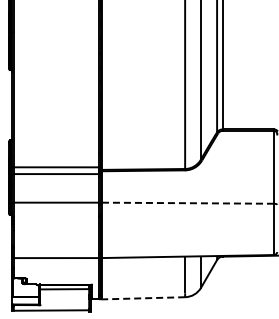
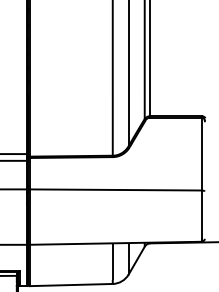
line: (188, 203) -> (116, 190), dashed -> solid
line: (143, 298) -> (71, 285), dashed -> solid

